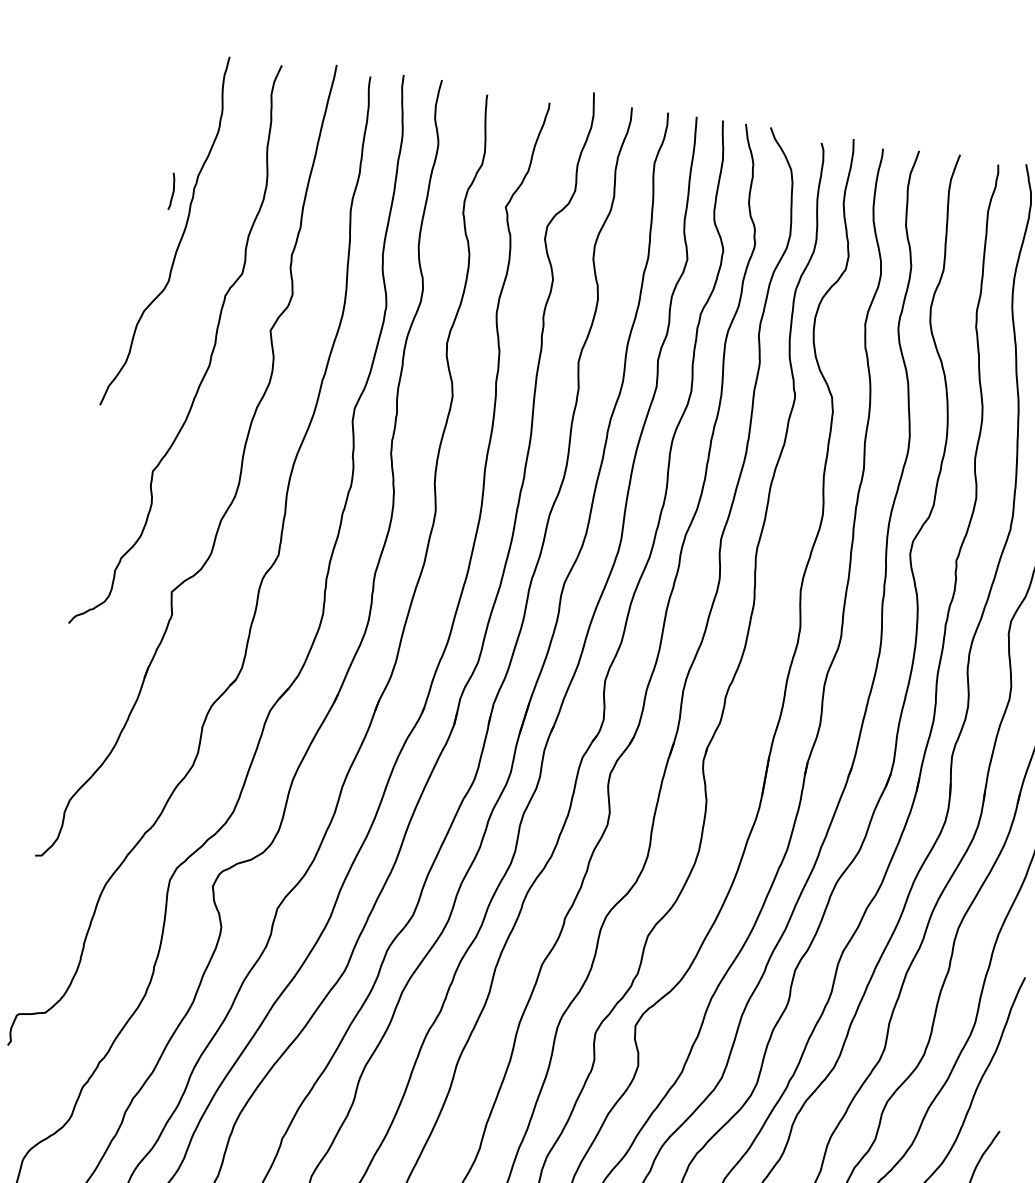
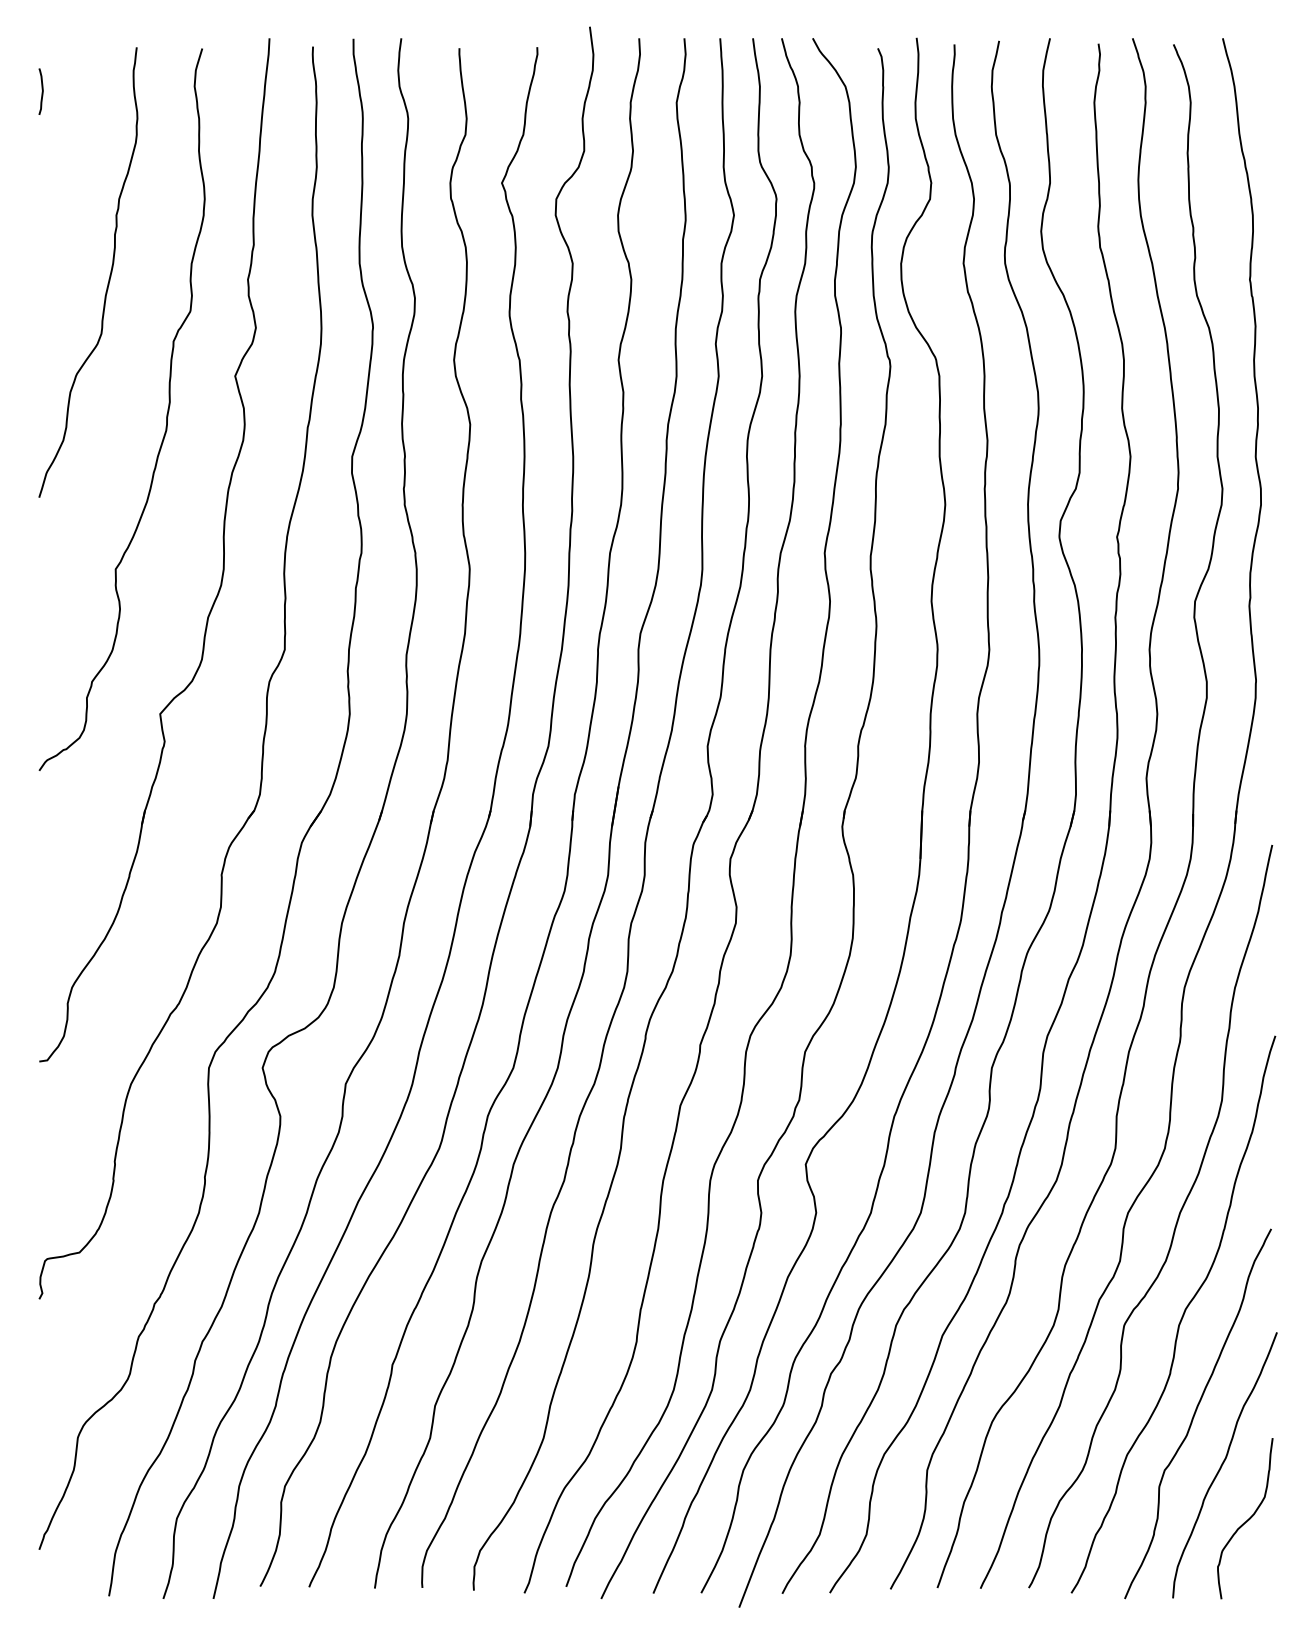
curve: (172, 192) -> (41, 92), moved

